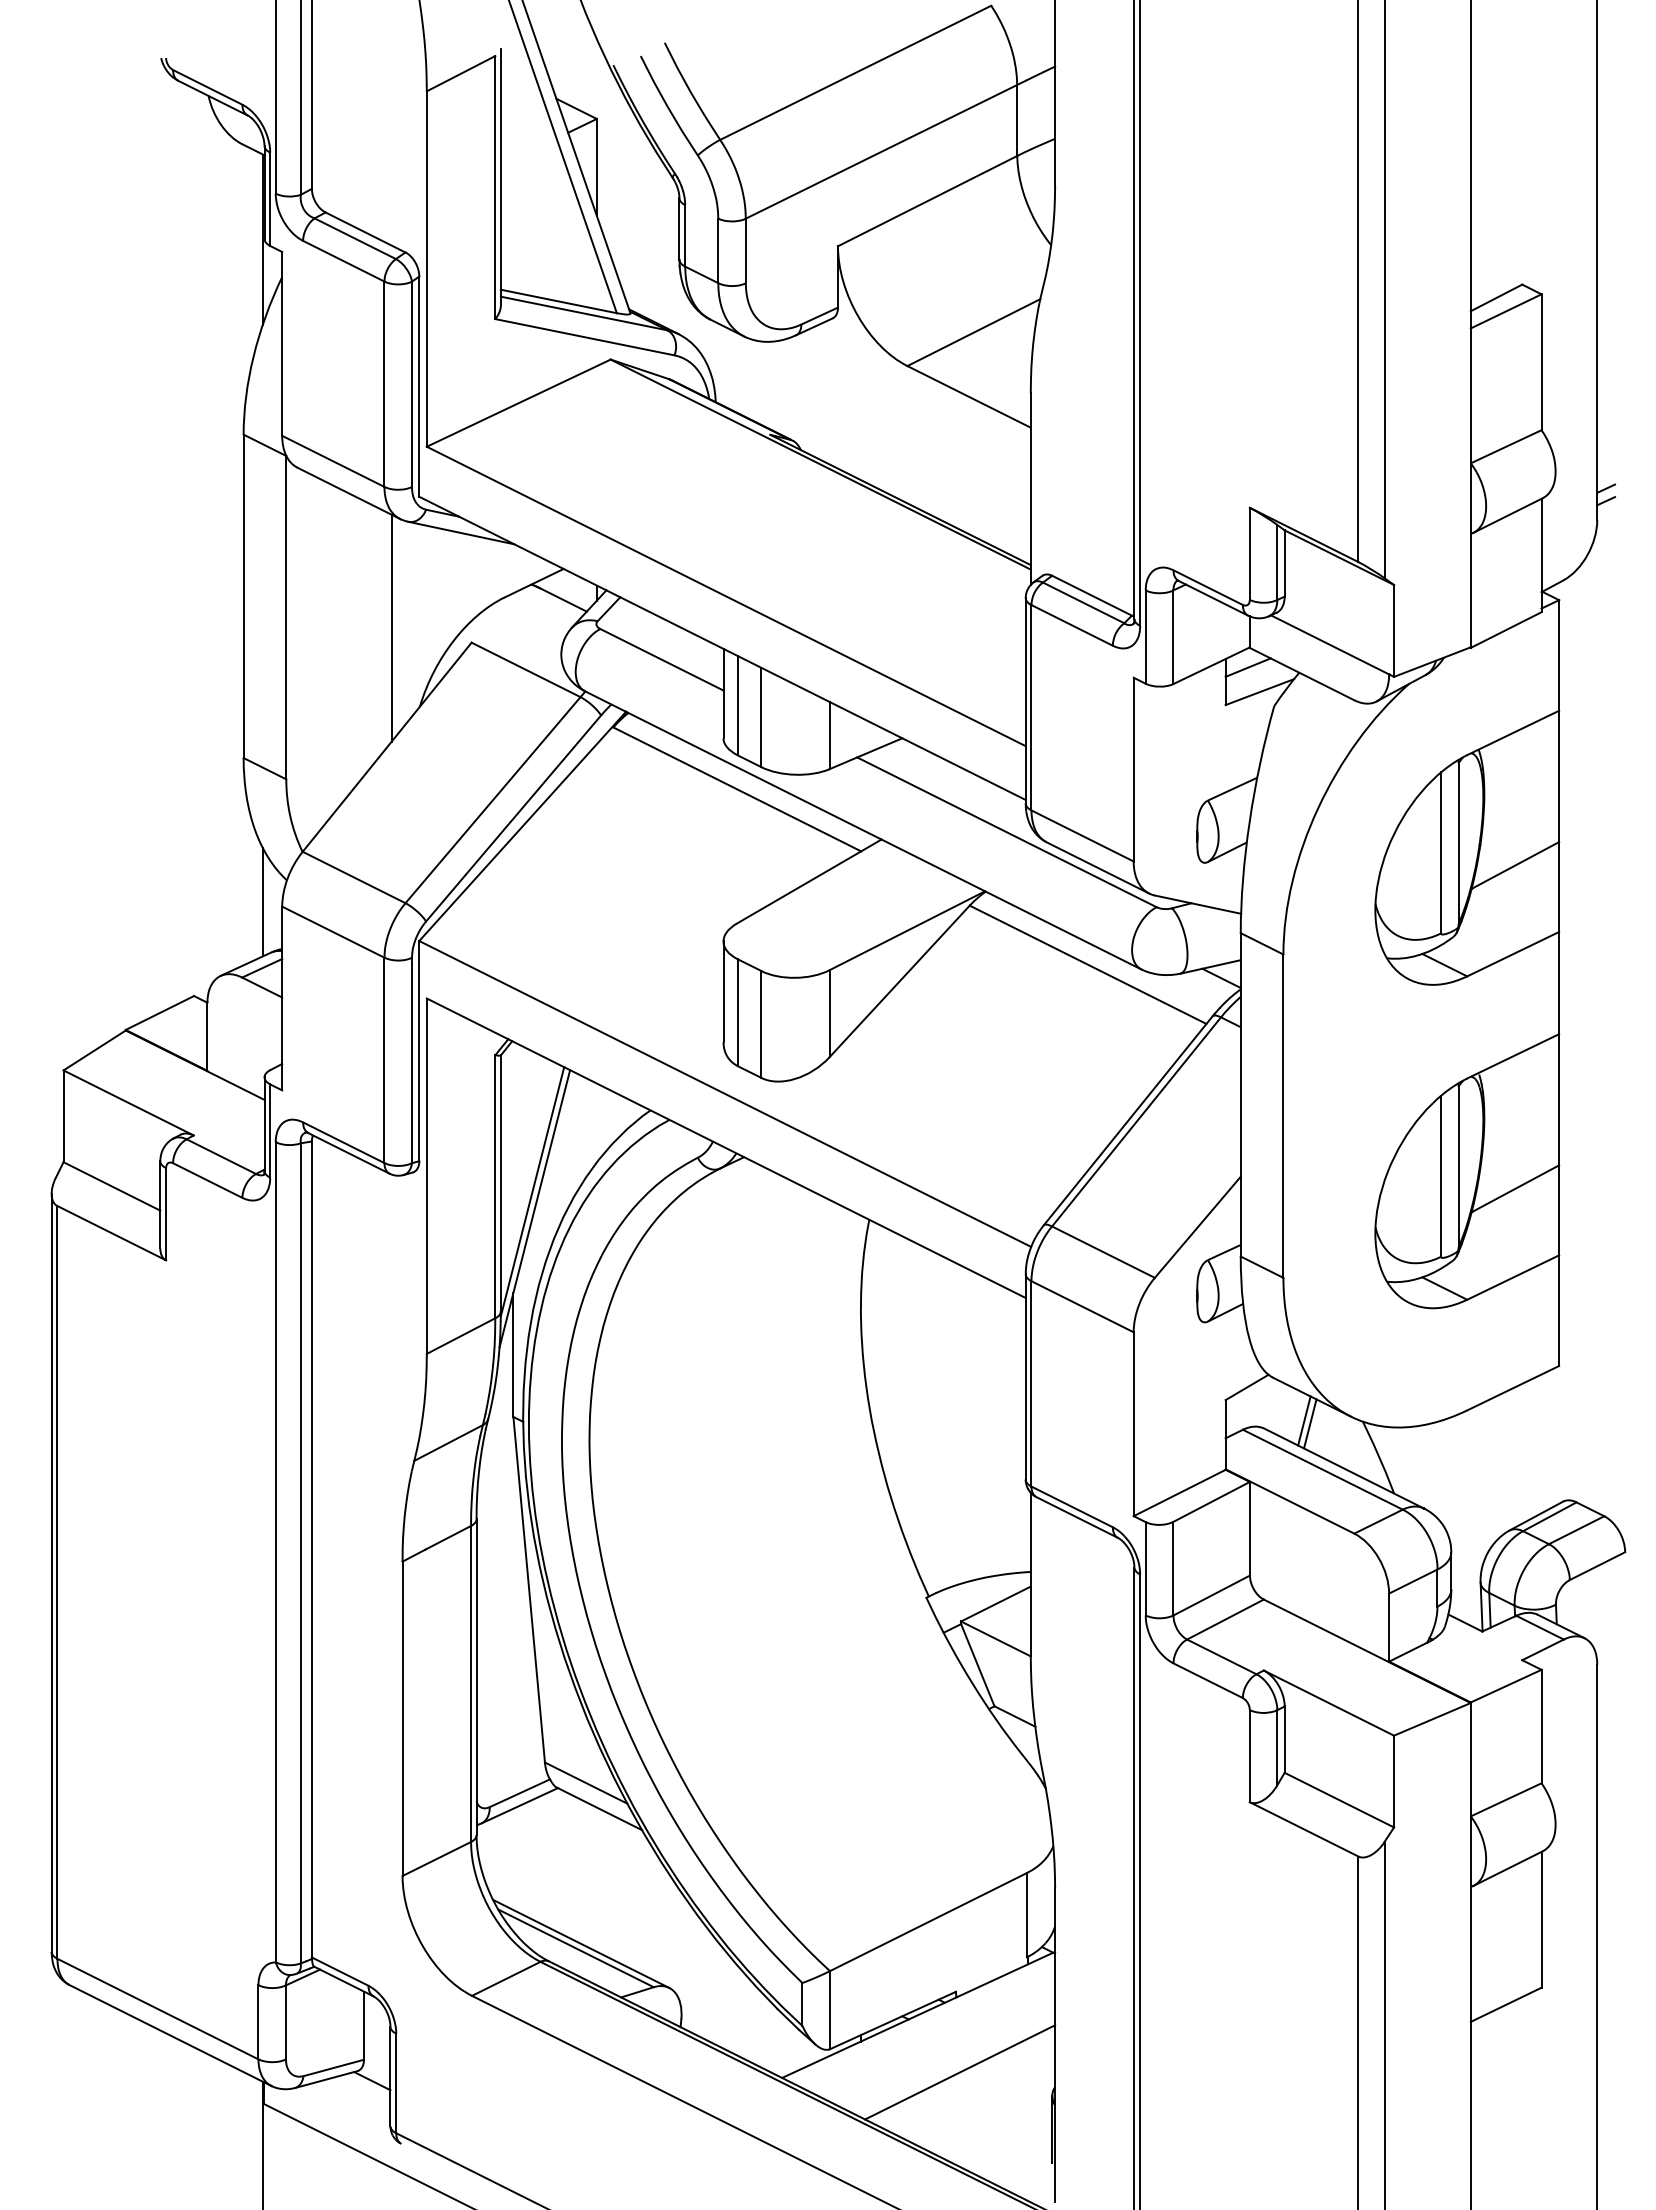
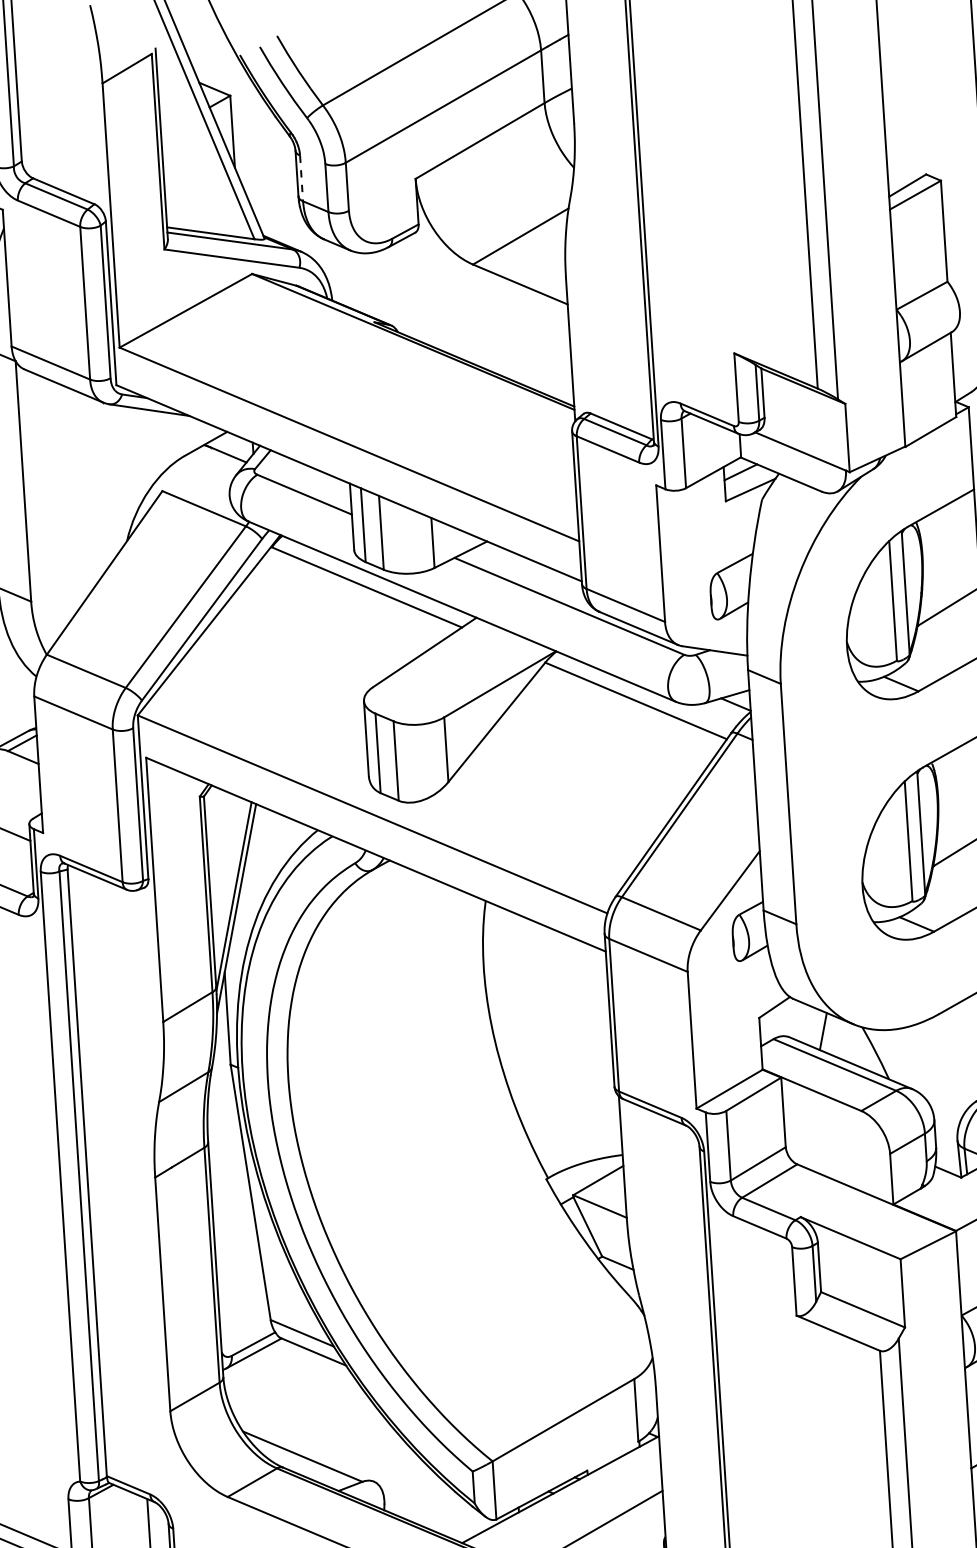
line: (685, 235) -> (301, 178), solid -> dashed
line: (391, 627) -> (102, 483), removed
line: (262, 901) -> (19, 693), removed
line: (1304, 1420) -> (818, 1029), removed
line: (581, 1943) -> (306, 1452), removed

